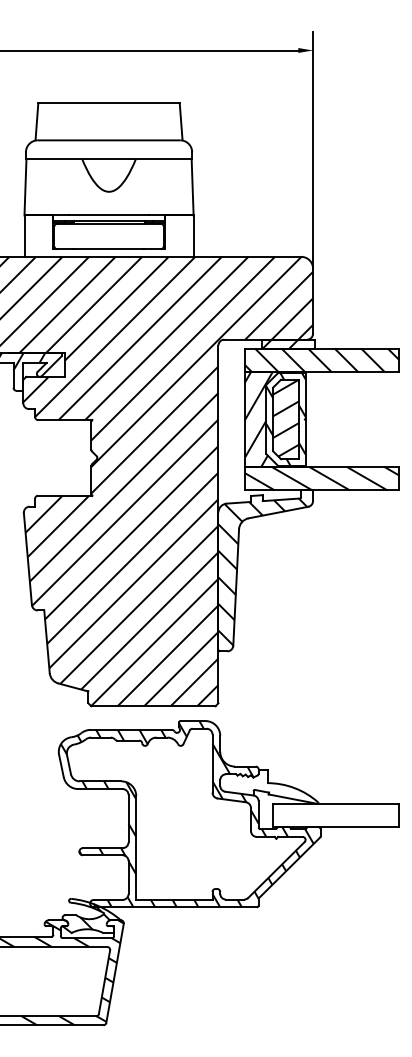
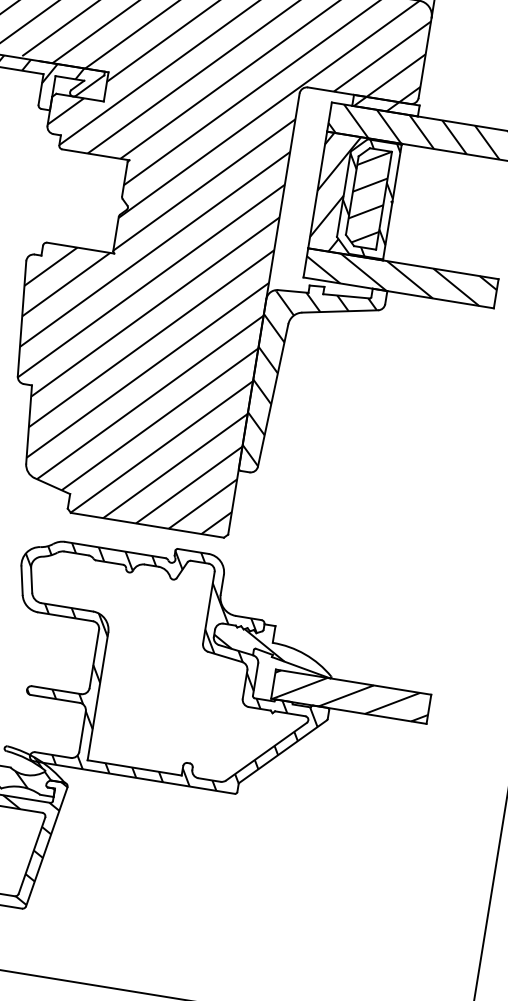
hatch: (249, 785) -> (250, 642), added
hatch: (336, 815) -> (351, 696), added

